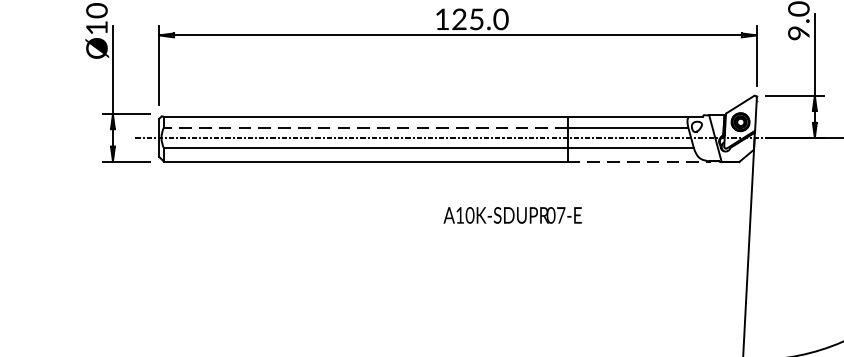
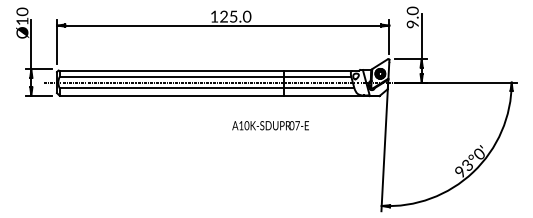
line: (364, 126) -> (171, 76), dashed -> solid
line: (638, 161) -> (323, 95), dashed -> solid
text: (512, 215) -> (270, 125), moved

